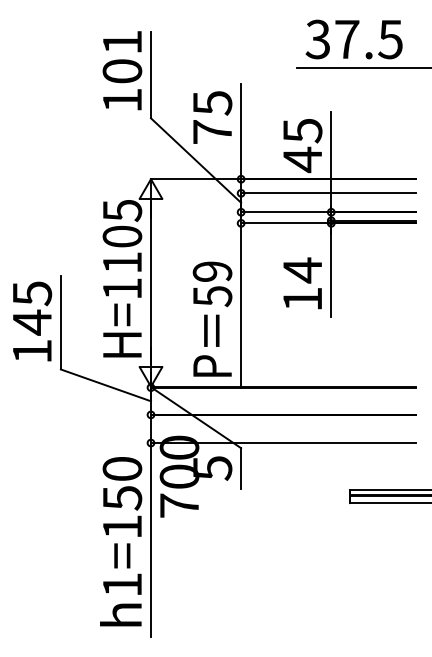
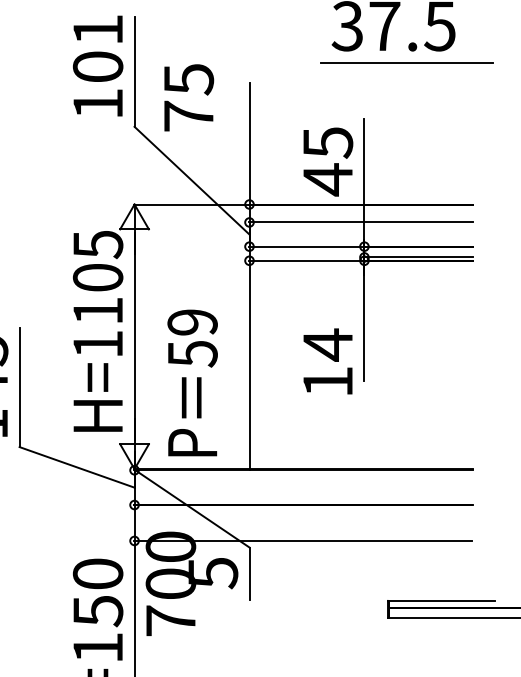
text: (212, 117) -> (188, 97), moved
text: (302, 283) -> (327, 361), moved
text: (212, 318) -> (192, 382), moved

